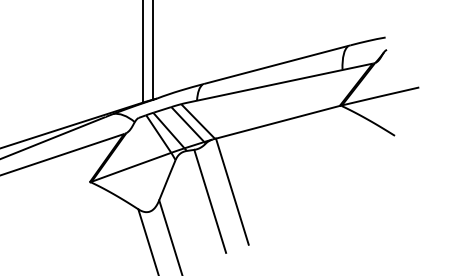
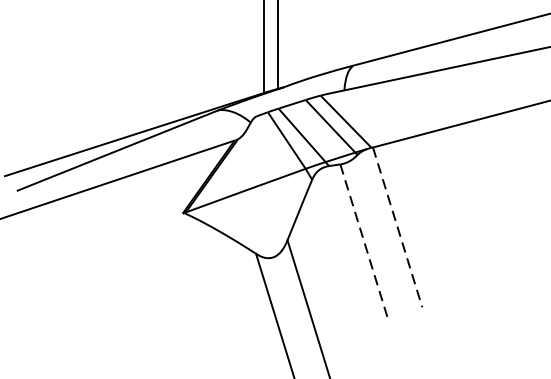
line: (232, 191) -> (397, 227), solid -> dashed
line: (210, 201) -> (364, 242), solid -> dashed

